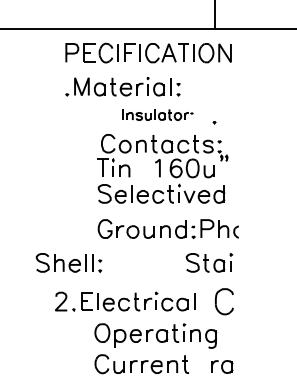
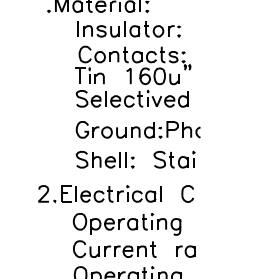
part: (157, 114) -> (128, 28), size x1.67
part: (68, 262) -> (104, 159), moved
part: (224, 301) -> (187, 193), size x0.71

